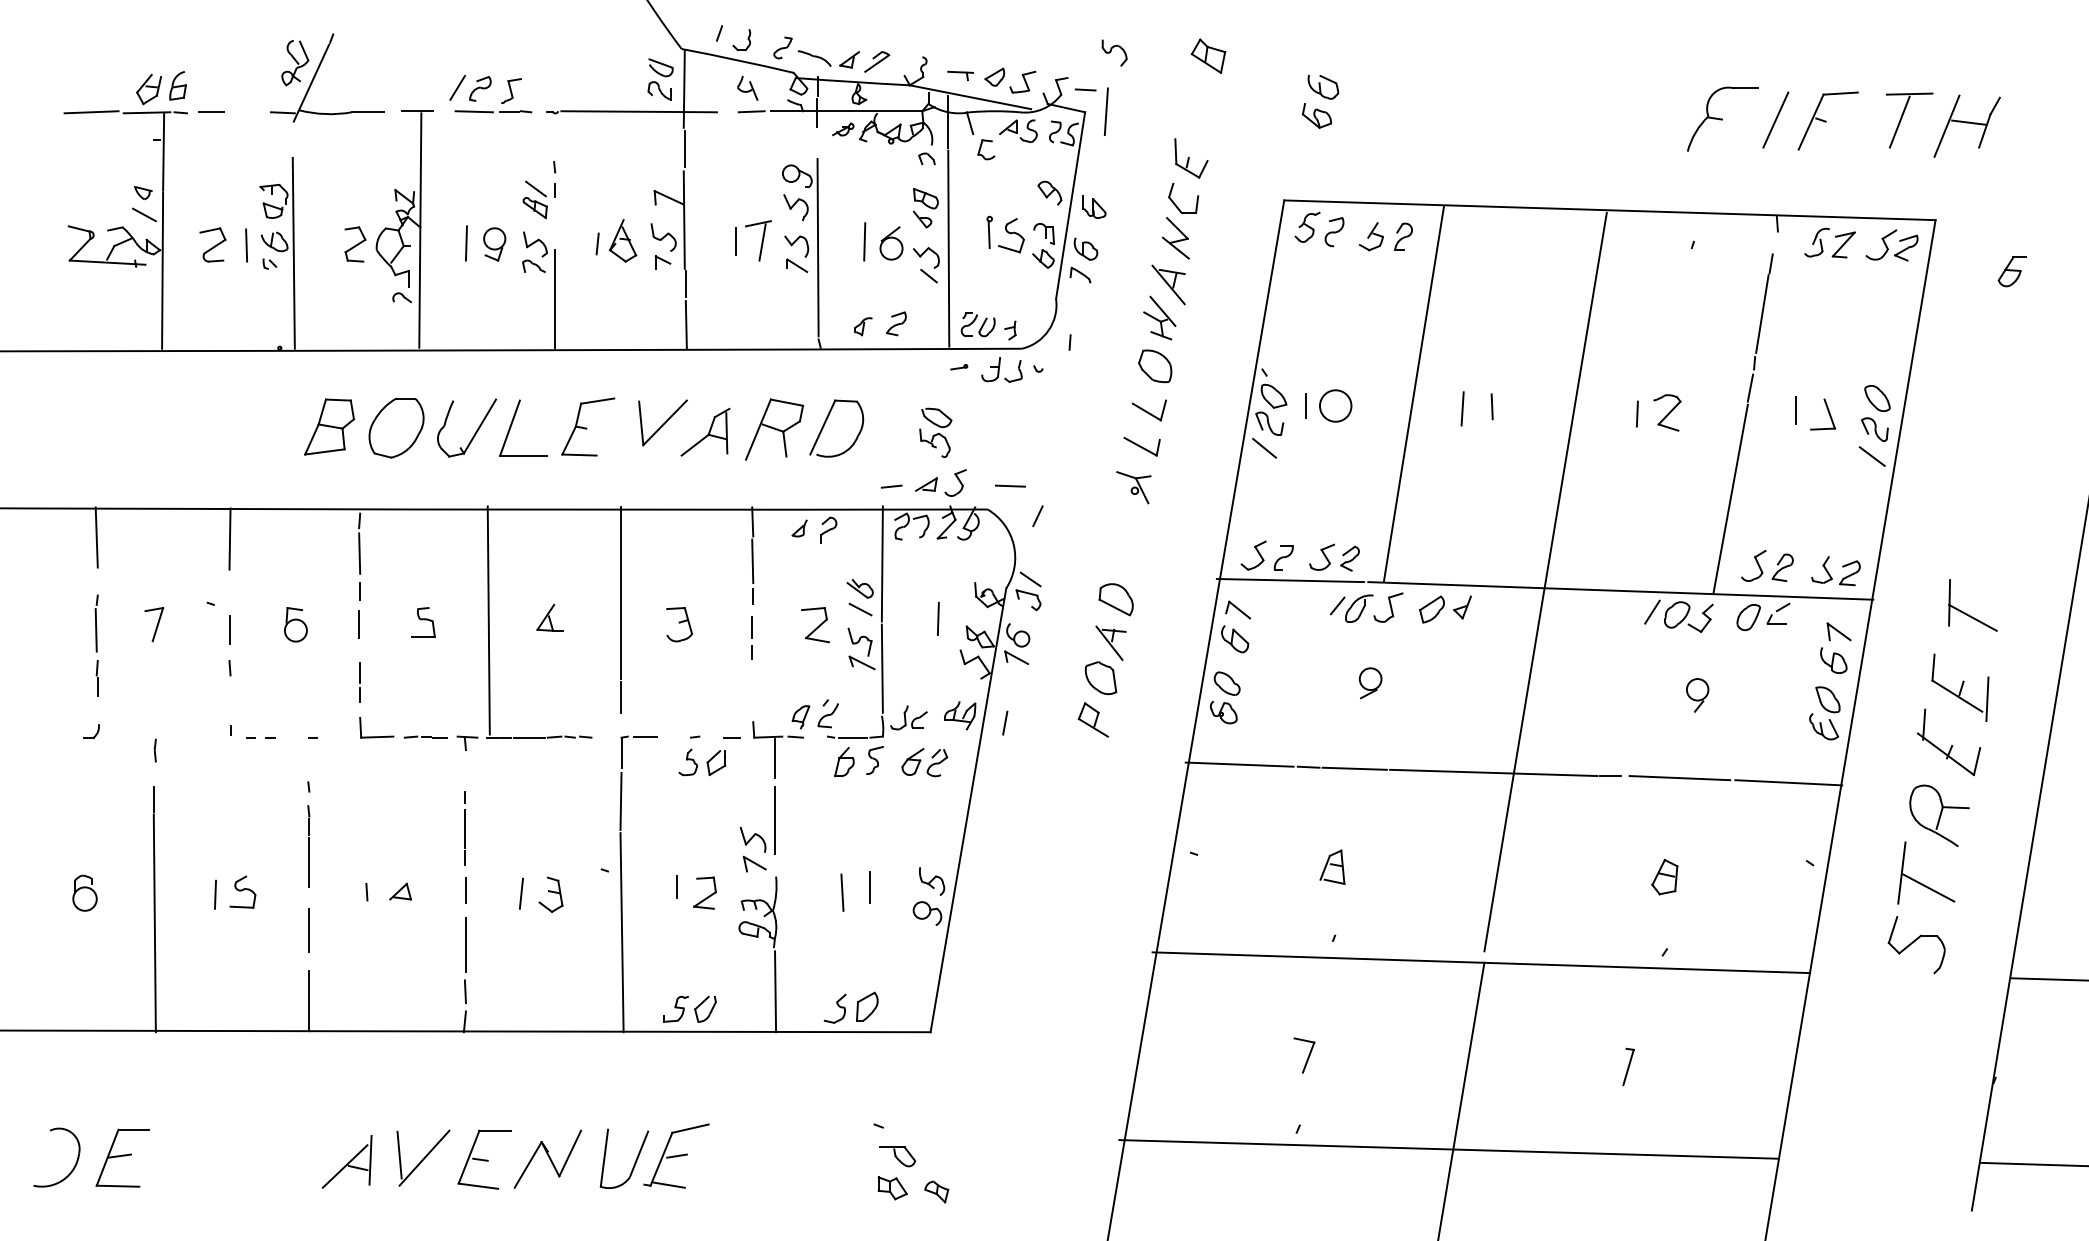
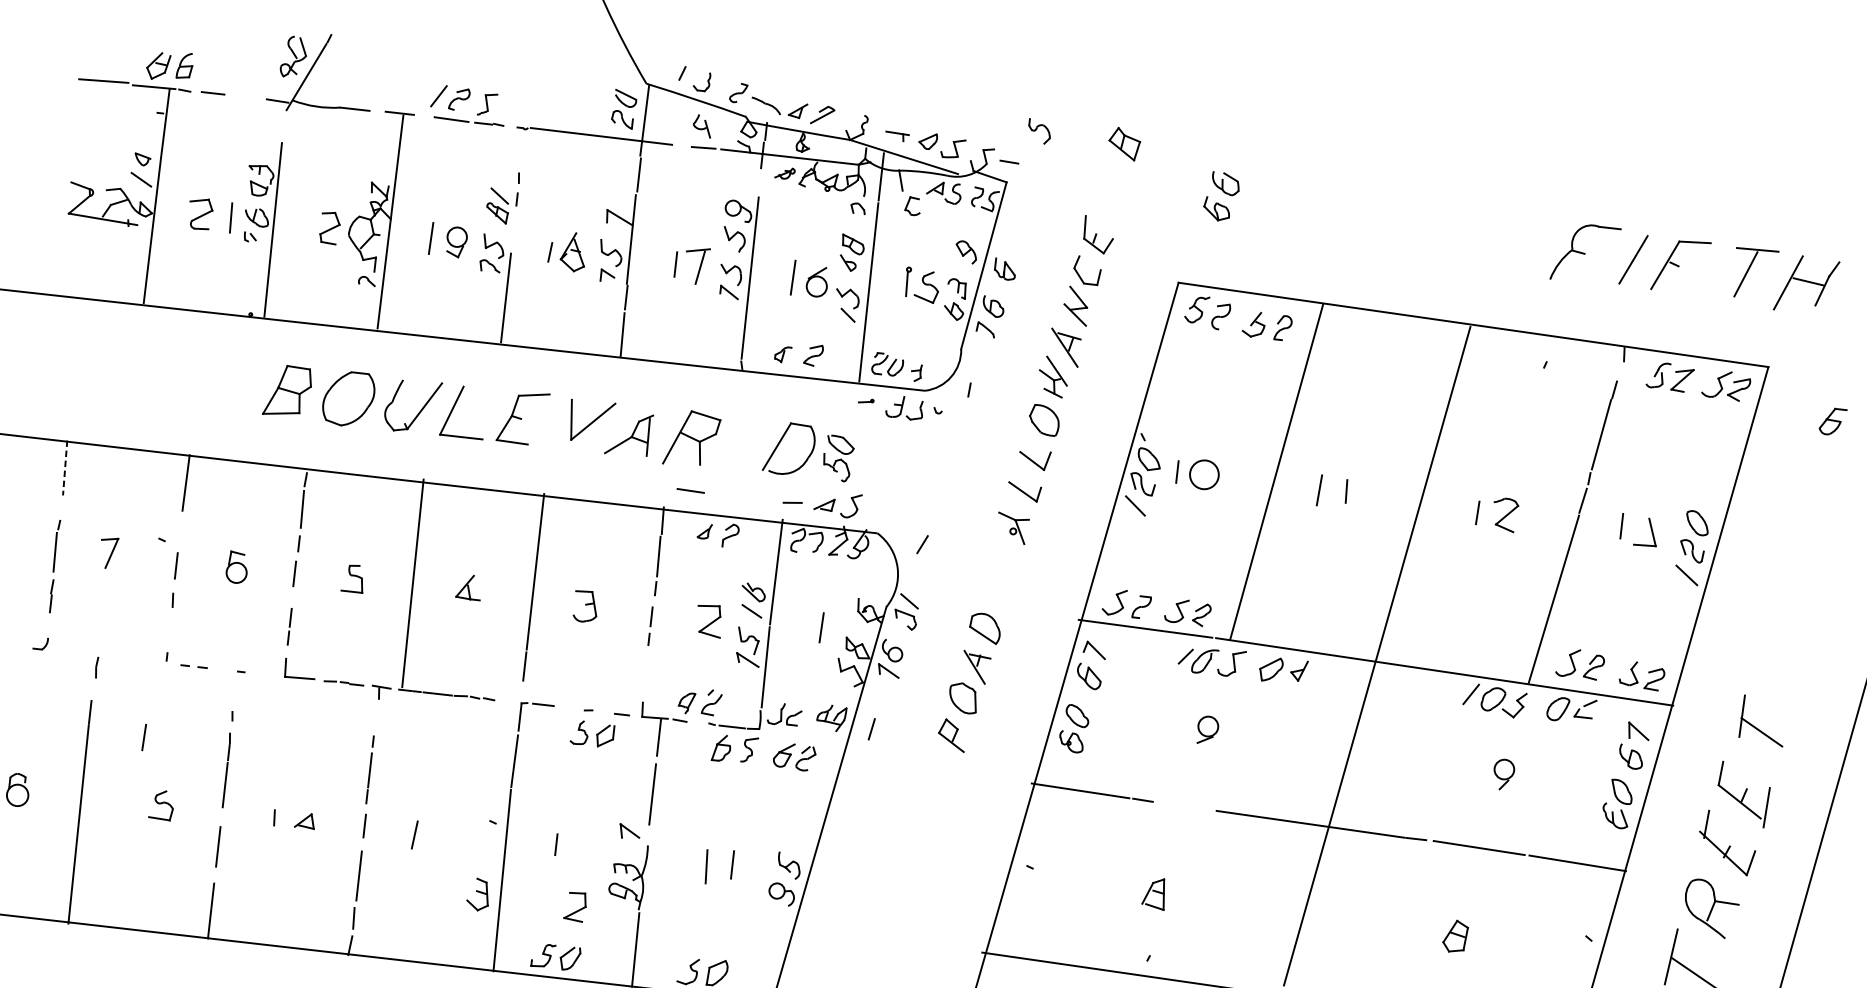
line: (1105, 111) -> (1025, 183), removed
part: (826, 422) -> (780, 442), moved
line: (1010, 485) -> (690, 490), moved
line: (96, 538) -> (64, 468), solid -> dashed
line: (1354, 768) -> (1184, 806), removed
part: (752, 839) -> (630, 809), removed
part: (704, 892) -> (575, 906), moved
line: (215, 894) -> (144, 737), moved
part: (550, 894) -> (478, 894), moved

